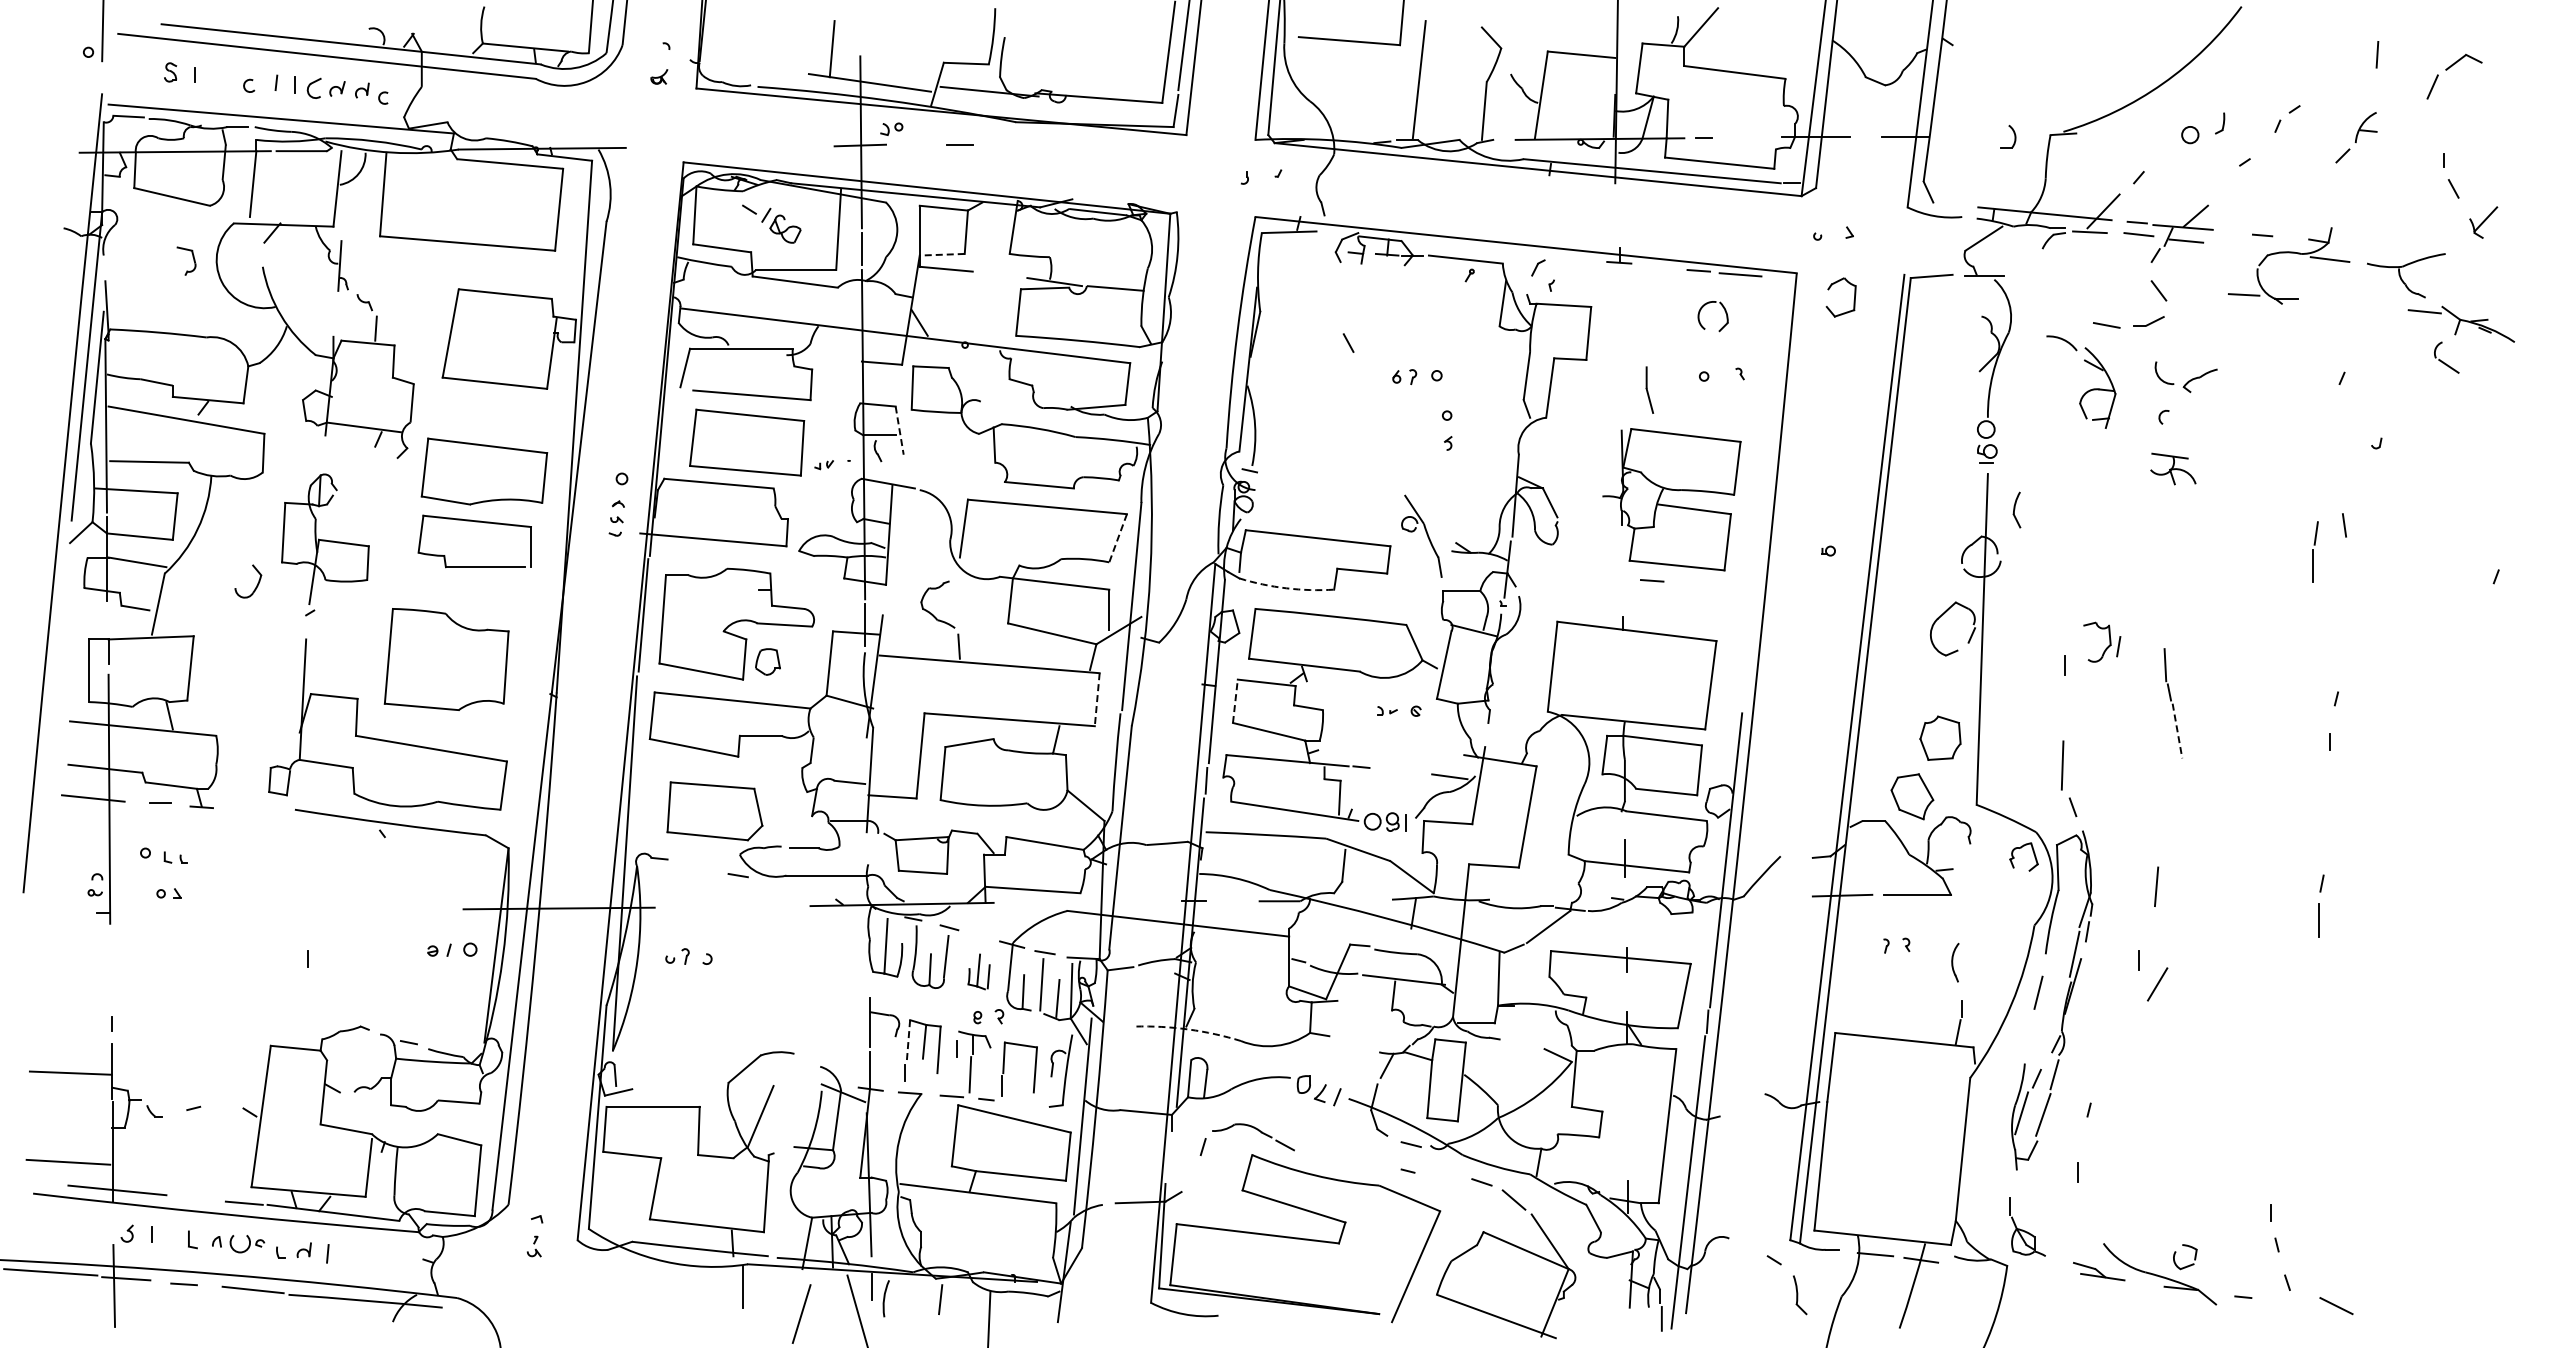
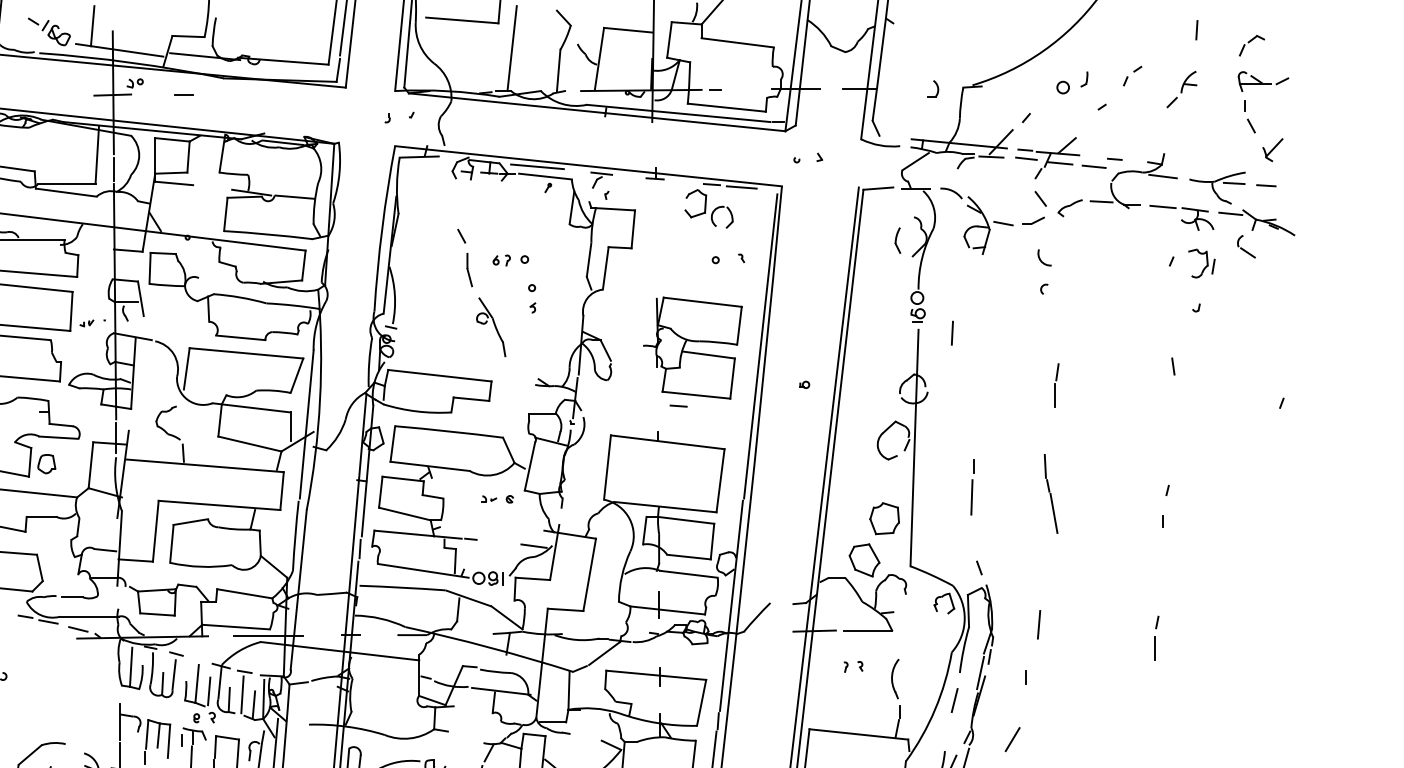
part: (2454, 75) -> (1251, 45), size x0.62
part: (2470, 126) -> (1263, 81), added
part: (771, 223) -> (49, 31), moved
line: (1454, 245) -> (537, 166), added
line: (2233, 245) -> (1094, 166), added
line: (942, 254) -> (171, 172), dashed -> solid
line: (1544, 255) -> (601, 173), added
line: (2429, 269) -> (1234, 183), added
line: (2474, 272) -> (1266, 185), added
part: (1853, 300) -> (704, 205), moved
line: (2329, 301) -> (1162, 206), added
part: (2199, 380) -> (1069, 207), moved
part: (1649, 389) -> (469, 269), moved
part: (2087, 390) -> (969, 227), moved
line: (899, 431) -> (140, 299), dashed -> solid
part: (2173, 468) -> (1197, 218), moved
line: (2035, 478) -> (952, 333), added
line: (1766, 497) -> (760, 346), added
part: (2016, 509) -> (897, 240), moved
part: (1421, 535) -> (490, 326), moved
line: (1118, 538) -> (297, 375), dashed -> solid
part: (2315, 551) -> (1056, 385), moved
arc: (1286, 588) -> (417, 411), dashed -> solid
part: (2109, 641) -> (1206, 262), moved
line: (1097, 699) -> (282, 490), dashed -> solid
line: (1235, 701) -> (380, 492), dashed -> solid
line: (2177, 731) -> (1054, 513), dashed -> solid
line: (2062, 765) -> (971, 497), moved
line: (770, 882) -> (48, 621), added
line: (811, 893) -> (77, 629), added
line: (1078, 902) -> (268, 636), added
part: (1955, 962) -> (895, 678), size x1.43
part: (978, 971) -> (197, 685), size x1.67
line: (2157, 984) -> (1012, 739), moved
arc: (1188, 1029) -> (347, 726), dashed -> solid
line: (908, 1040) -> (147, 734), dashed -> solid

